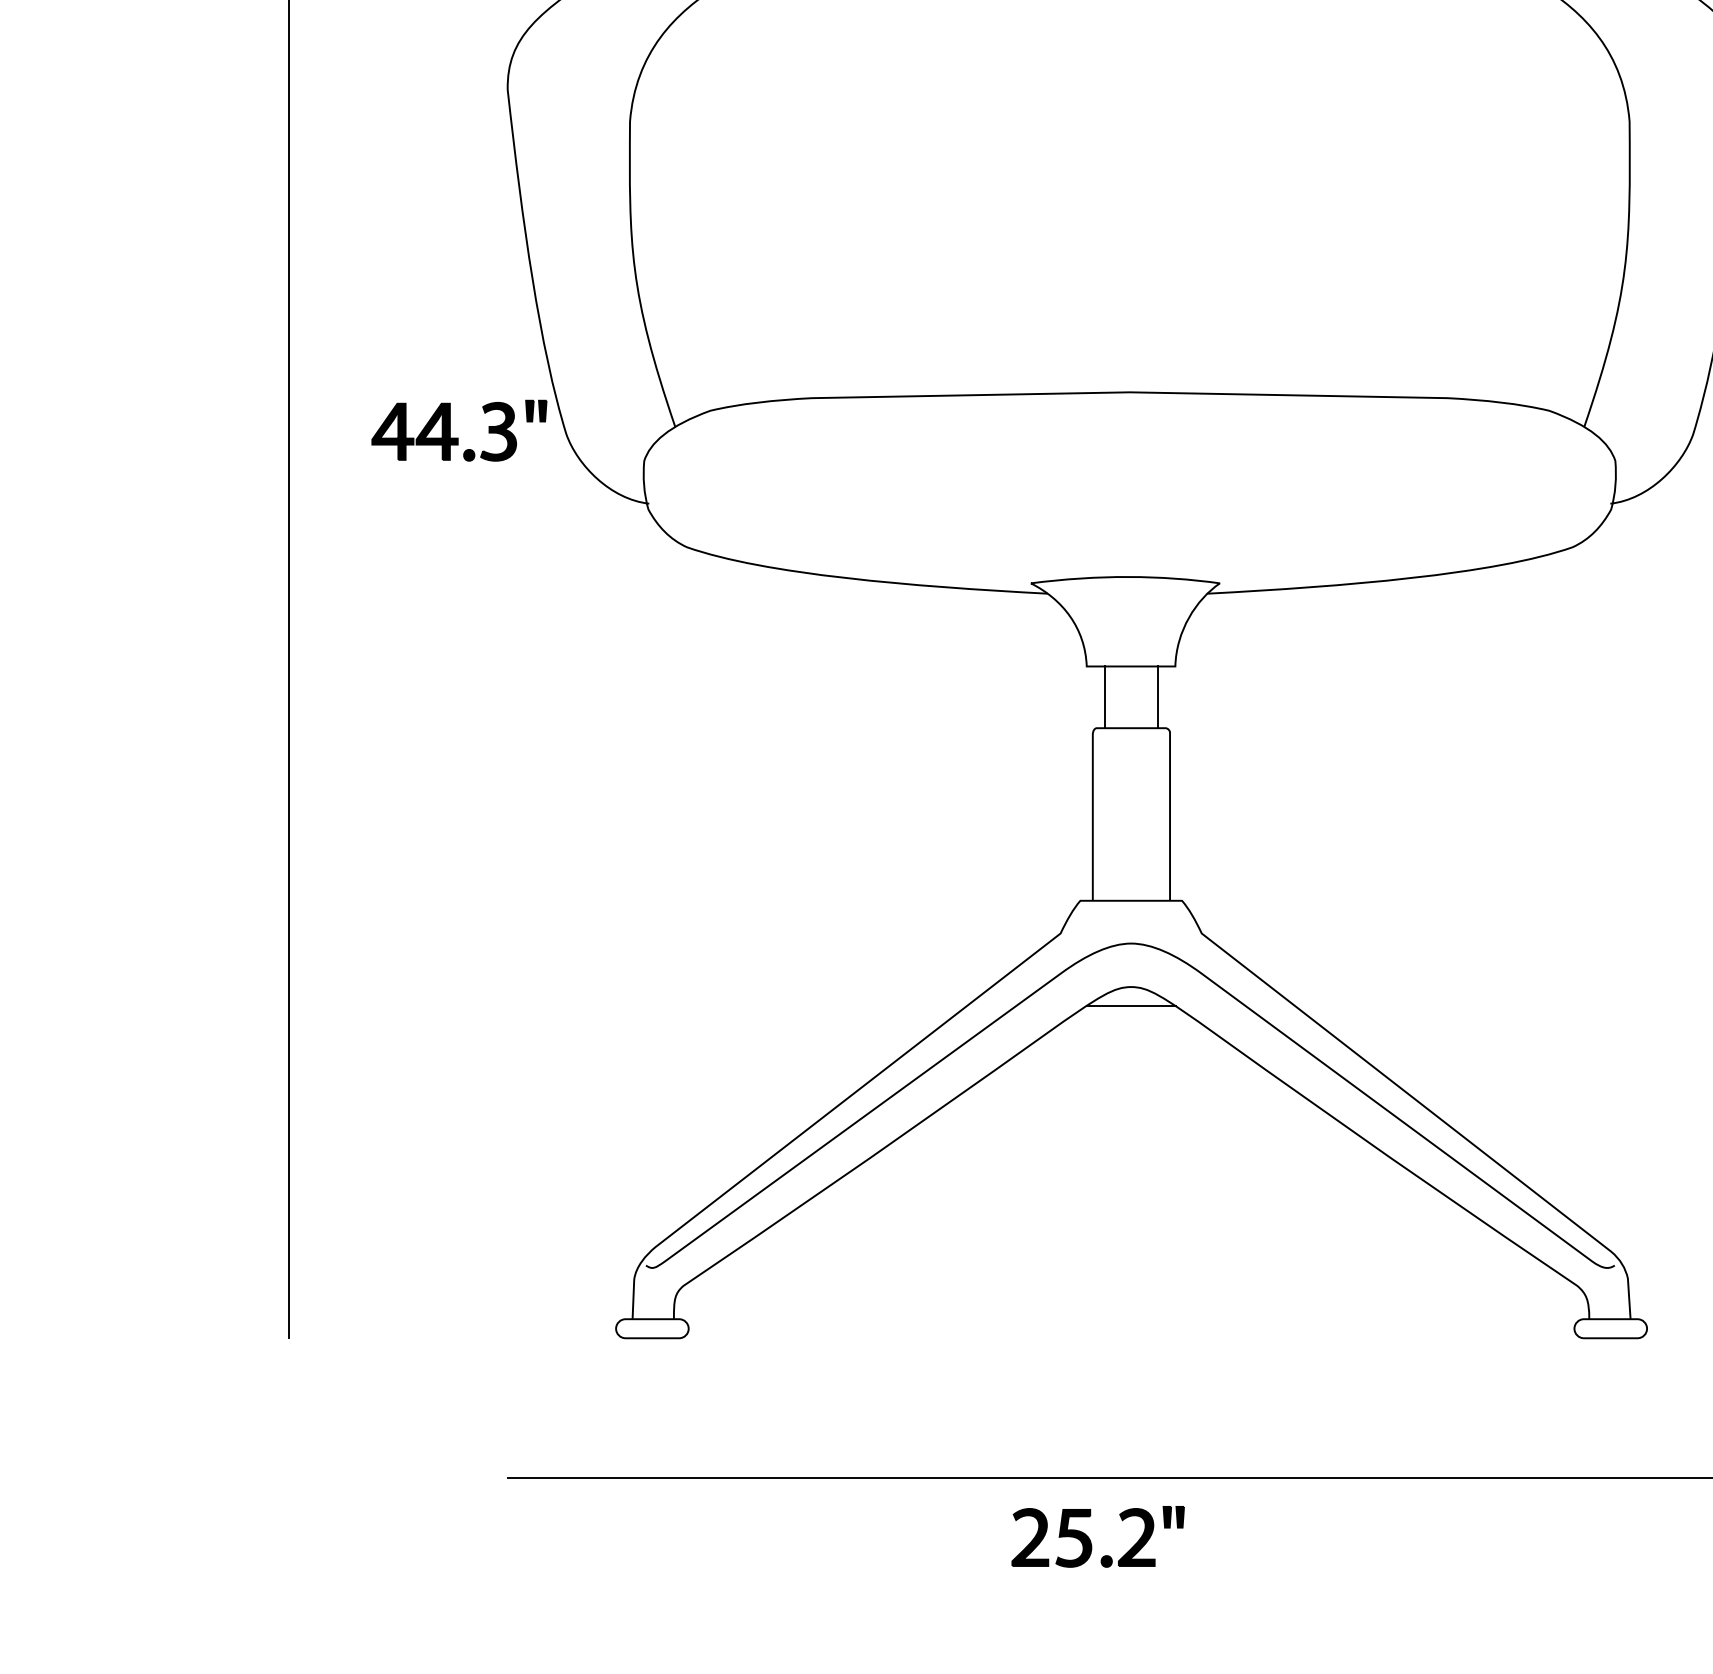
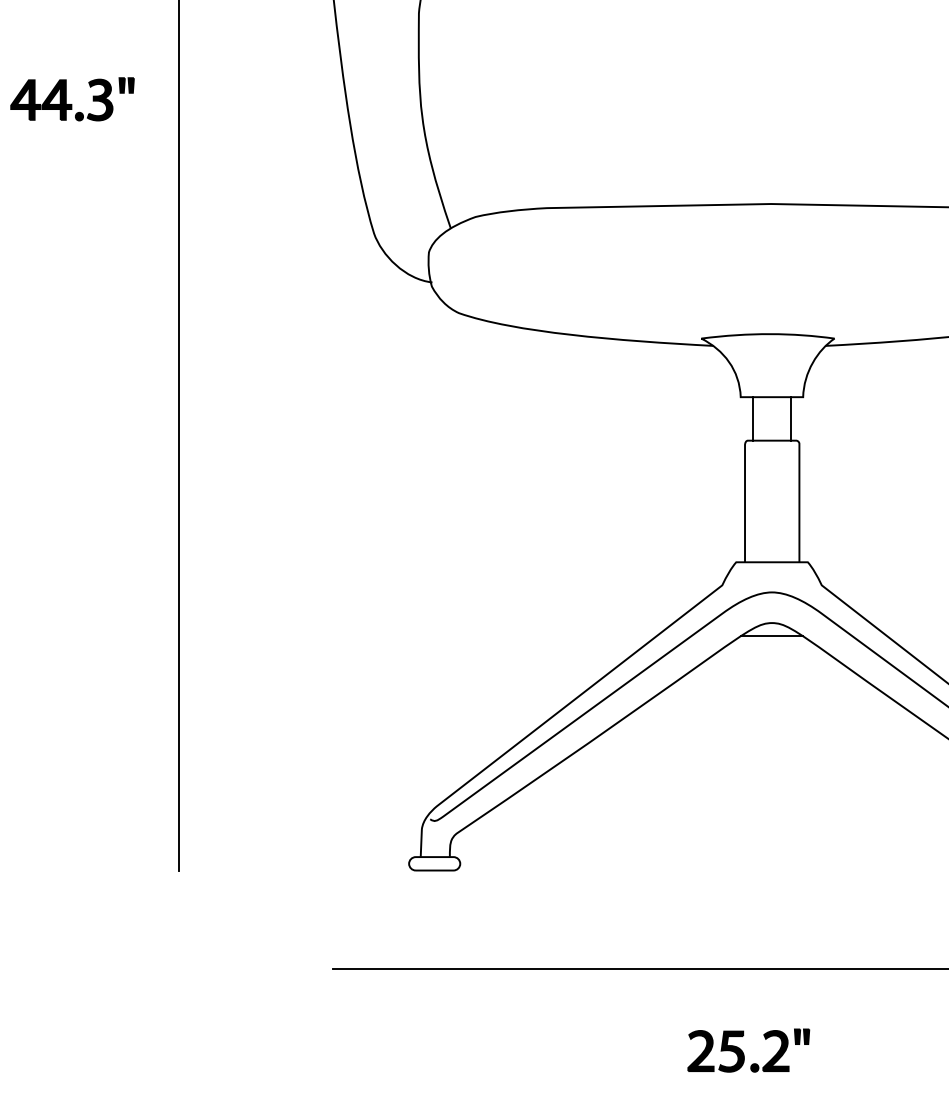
part: (458, 437) -> (71, 104), moved
part: (1090, 1539) -> (743, 1052), moved

